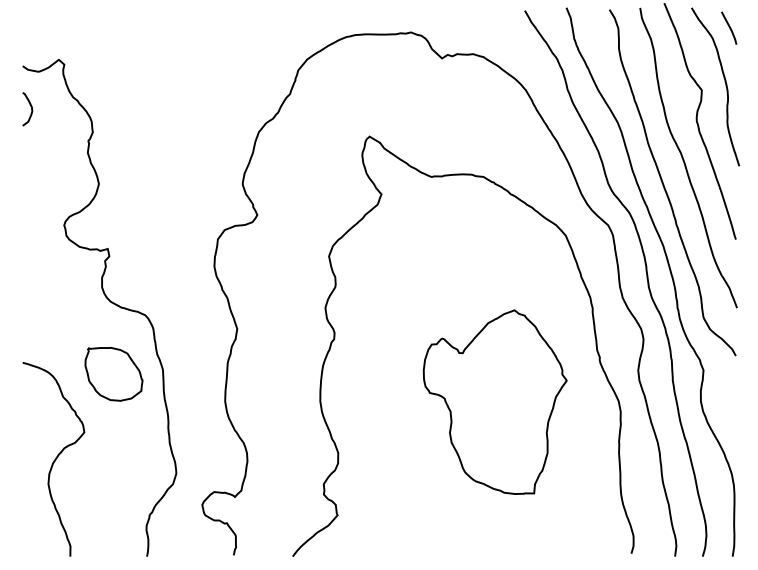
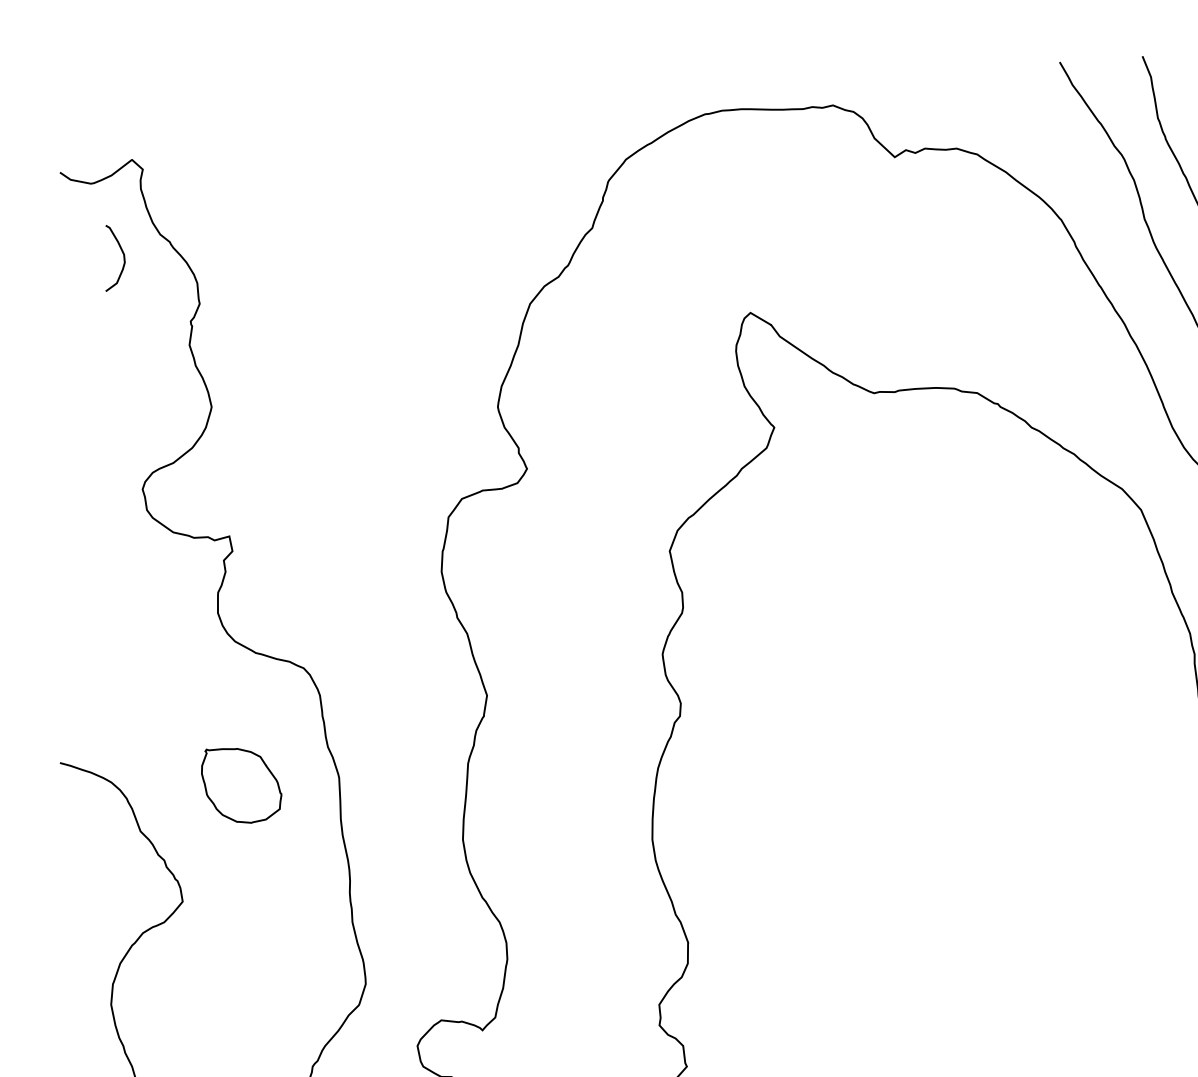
curve: (31, 109) -> (123, 258), moved
part: (113, 373) -> (240, 784), size x0.7
part: (494, 401) -> (999, 840), removed

